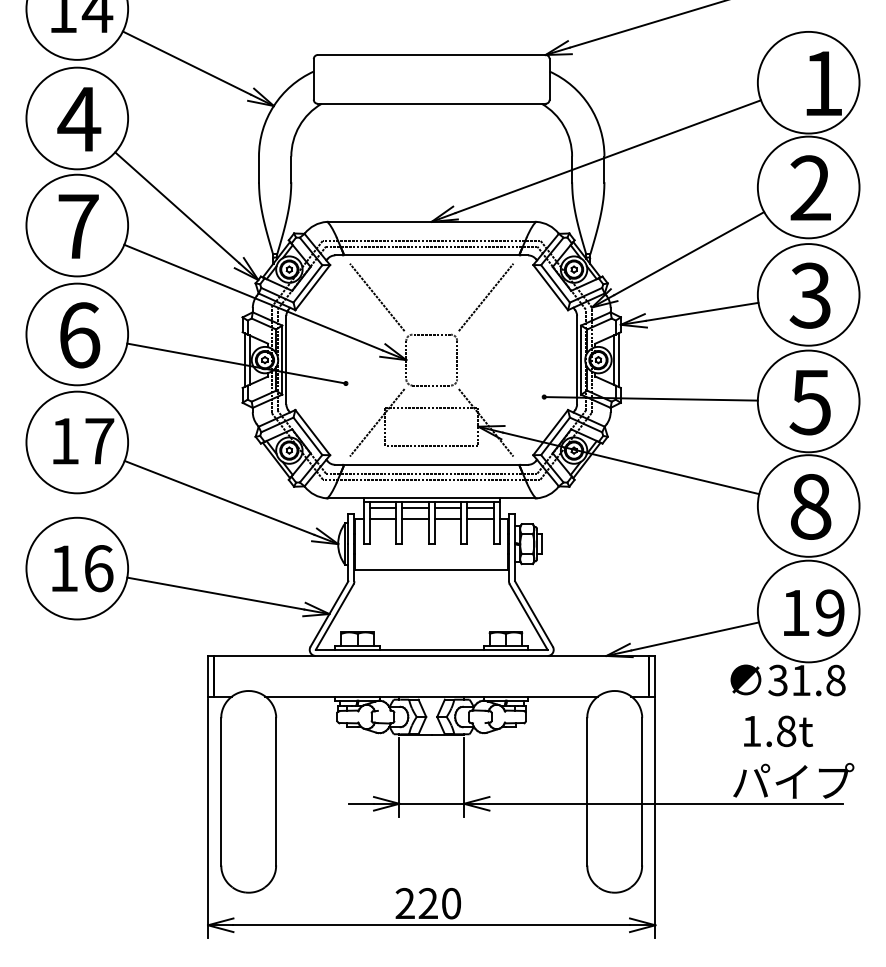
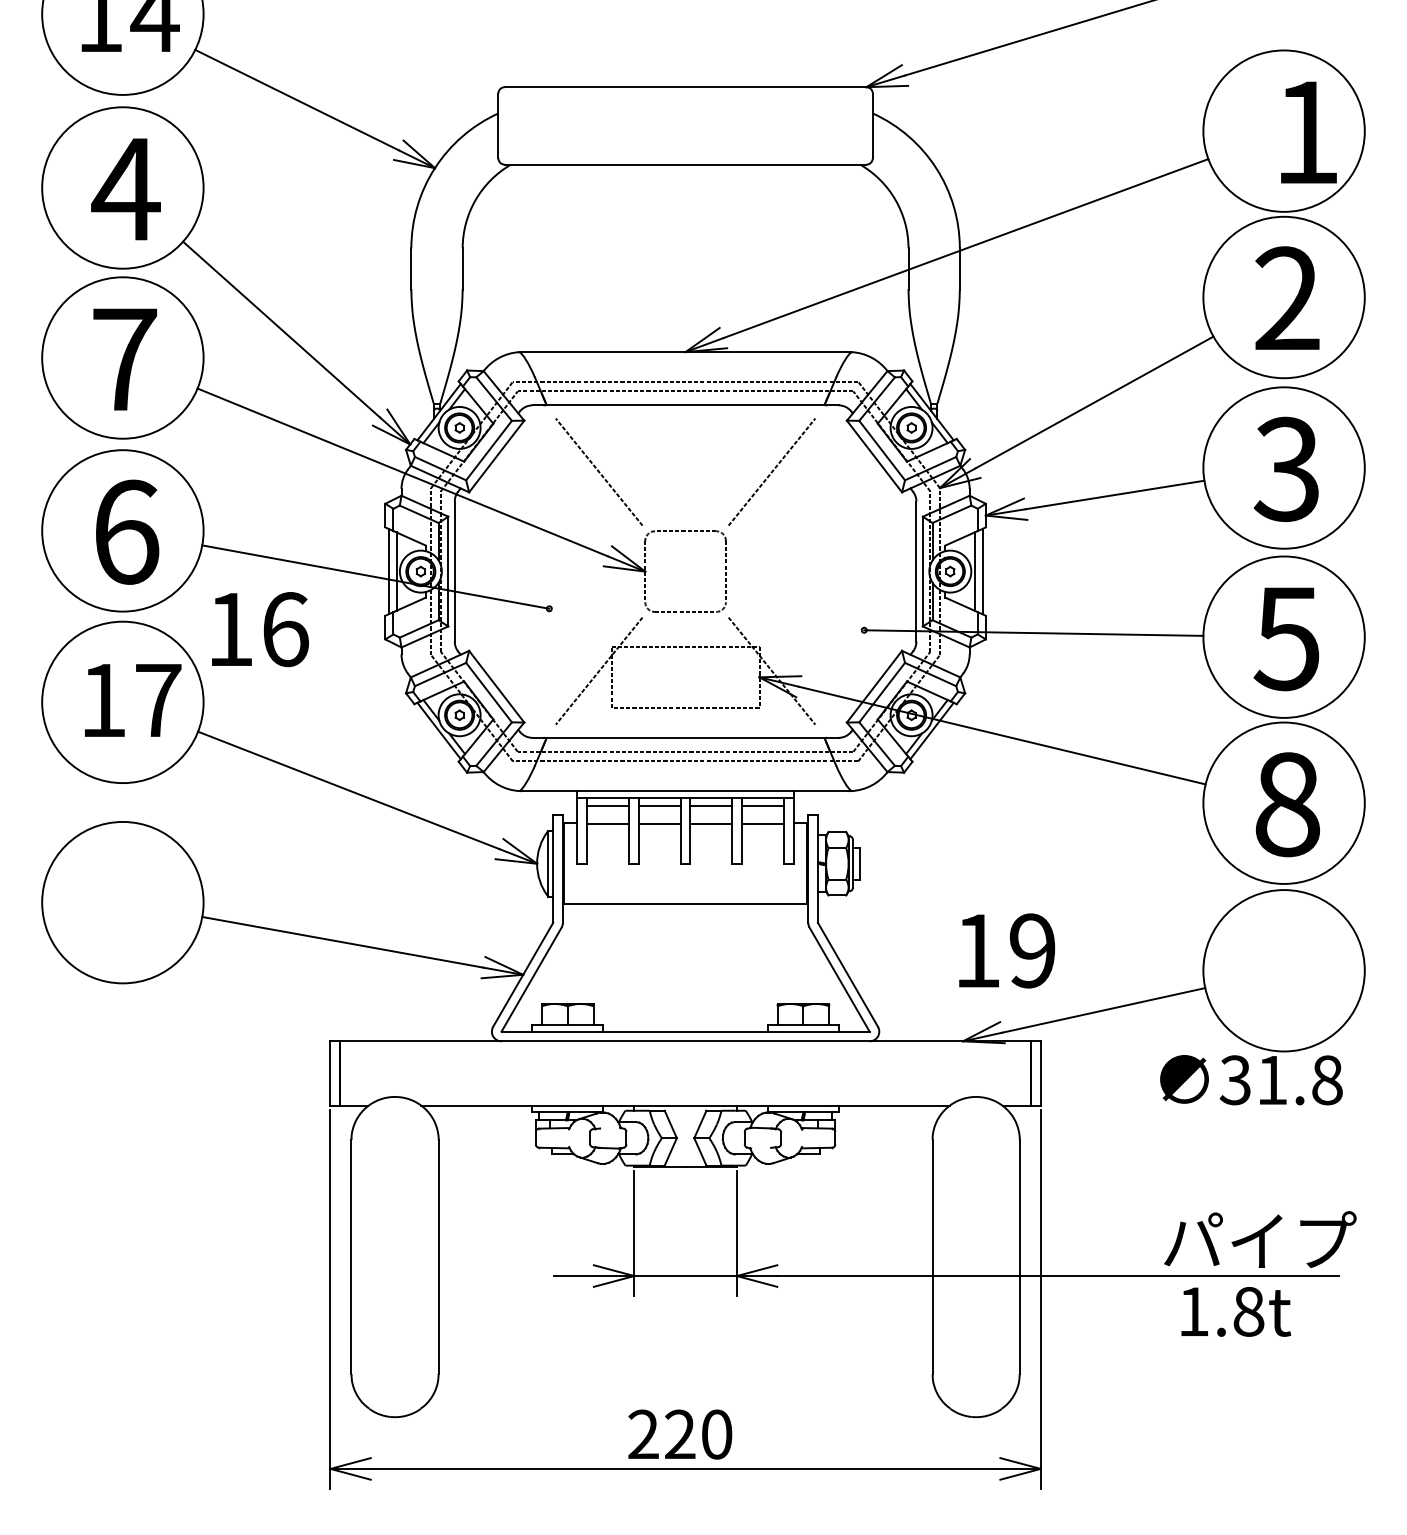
text: (82, 568) -> (259, 629), moved
text: (814, 612) -> (1007, 950), moved
text: (778, 731) -> (1236, 1312), moved

